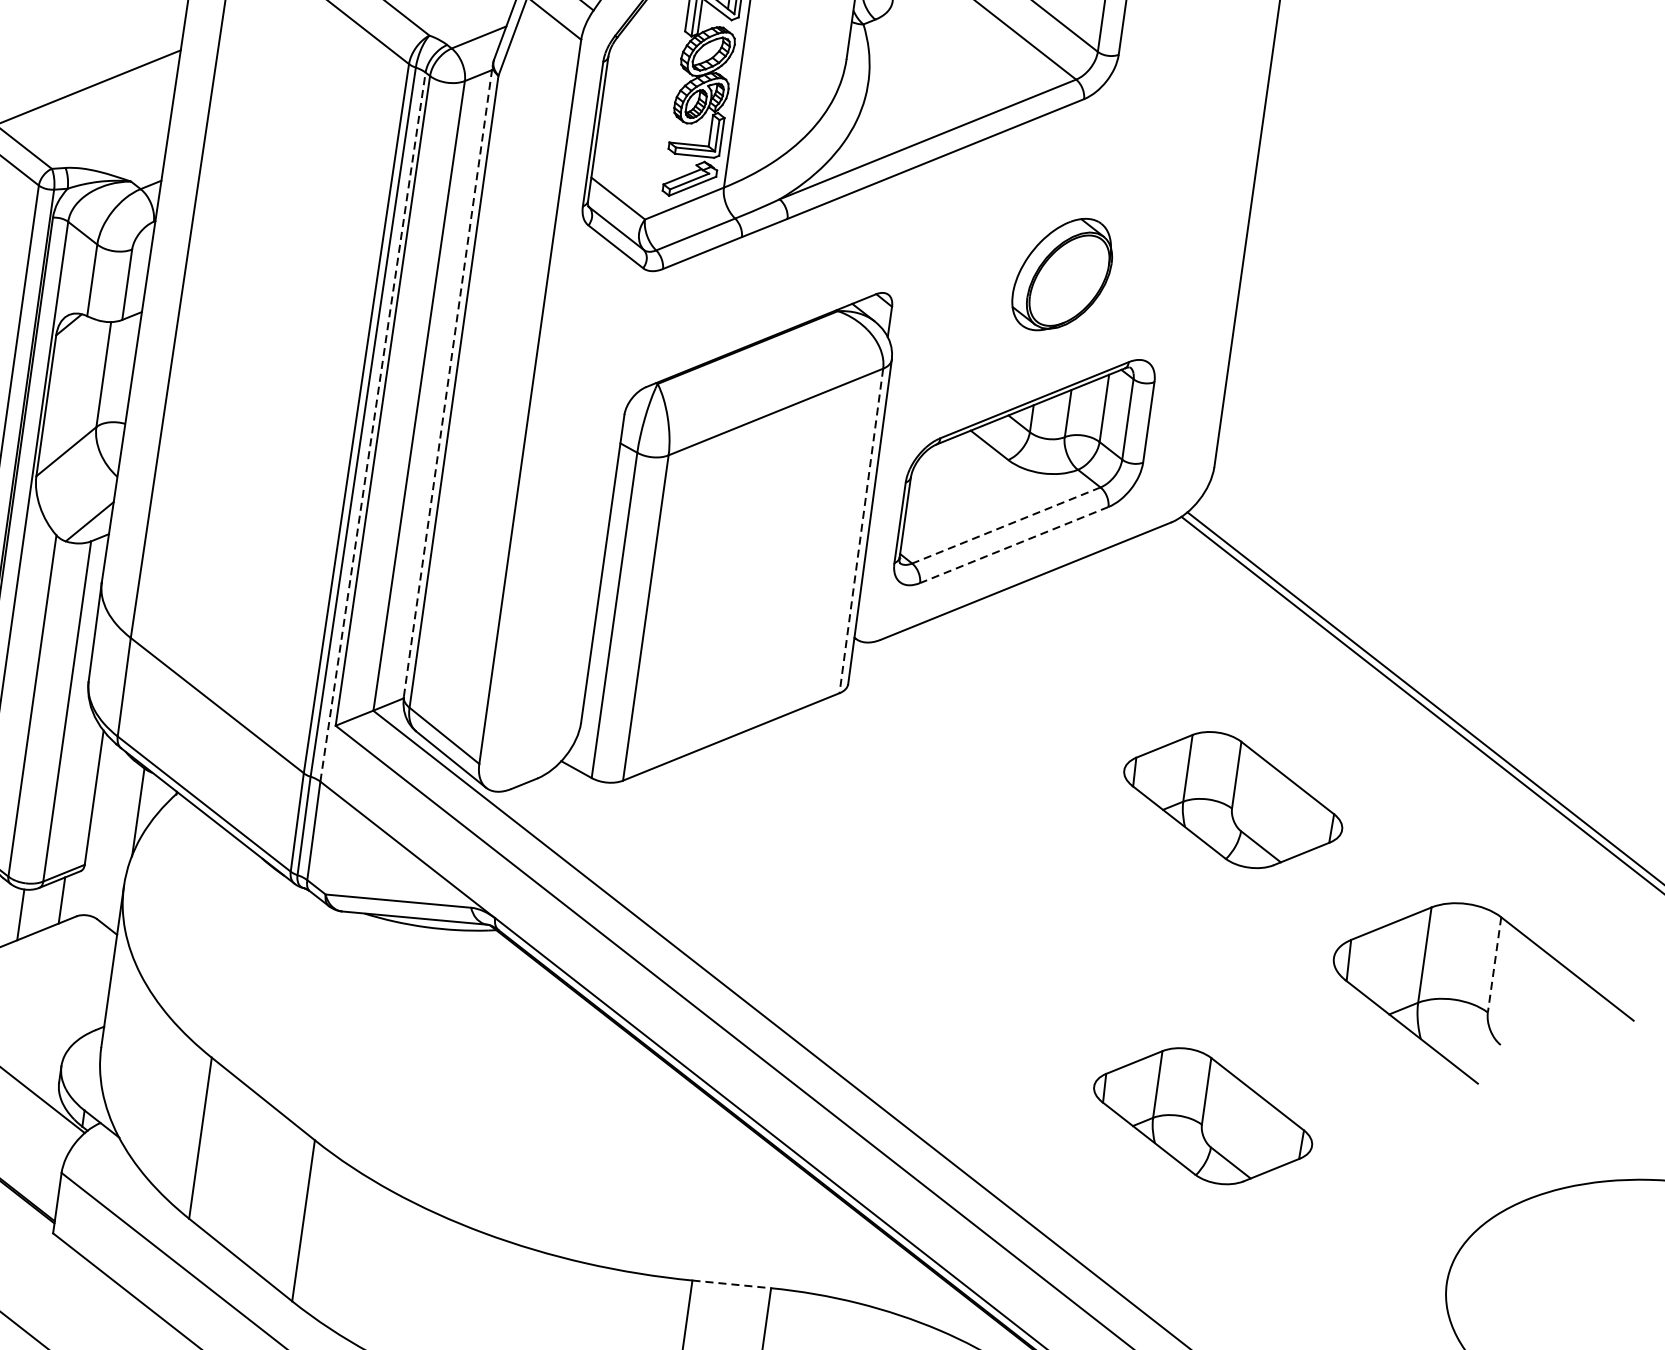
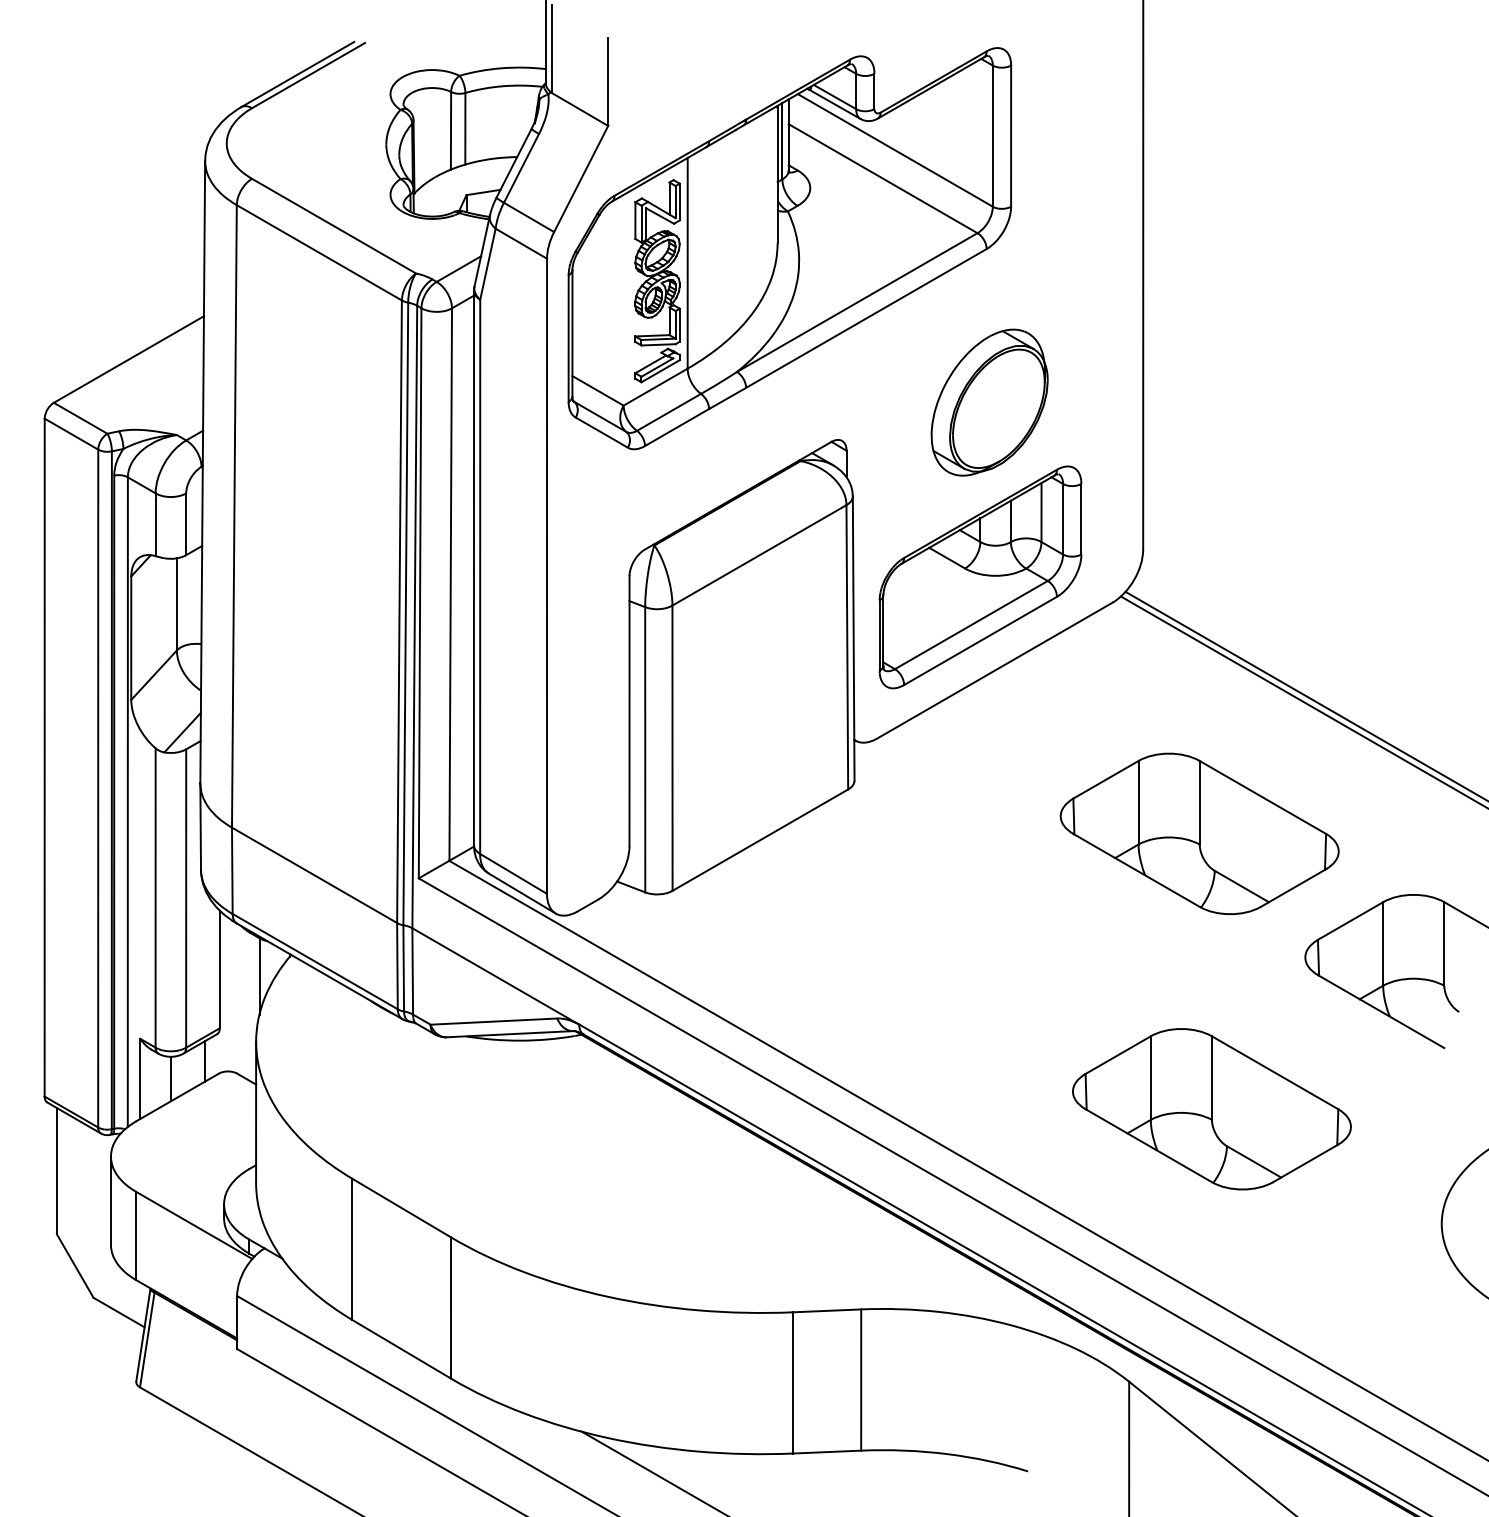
part: (1062, 274) -> (989, 402), size x1.43
line: (447, 380) -> (473, 567), dashed -> solid
line: (372, 426) -> (414, 616), dashed -> solid
line: (1005, 525) -> (970, 625), dashed -> solid
line: (861, 531) -> (847, 647), dashed -> solid
line: (1014, 545) -> (980, 641), dashed -> solid
part: (1233, 799) -> (1199, 833), size x1.43
line: (1494, 964) -> (1444, 943), dashed -> solid
part: (1202, 1116) -> (1211, 1109), size x1.43
line: (732, 1284) -> (827, 1310), dashed -> solid

